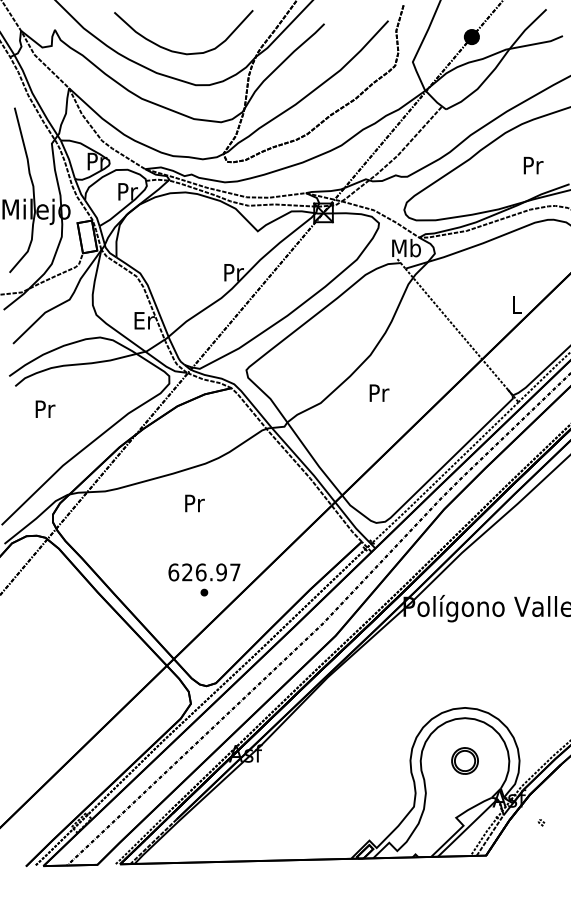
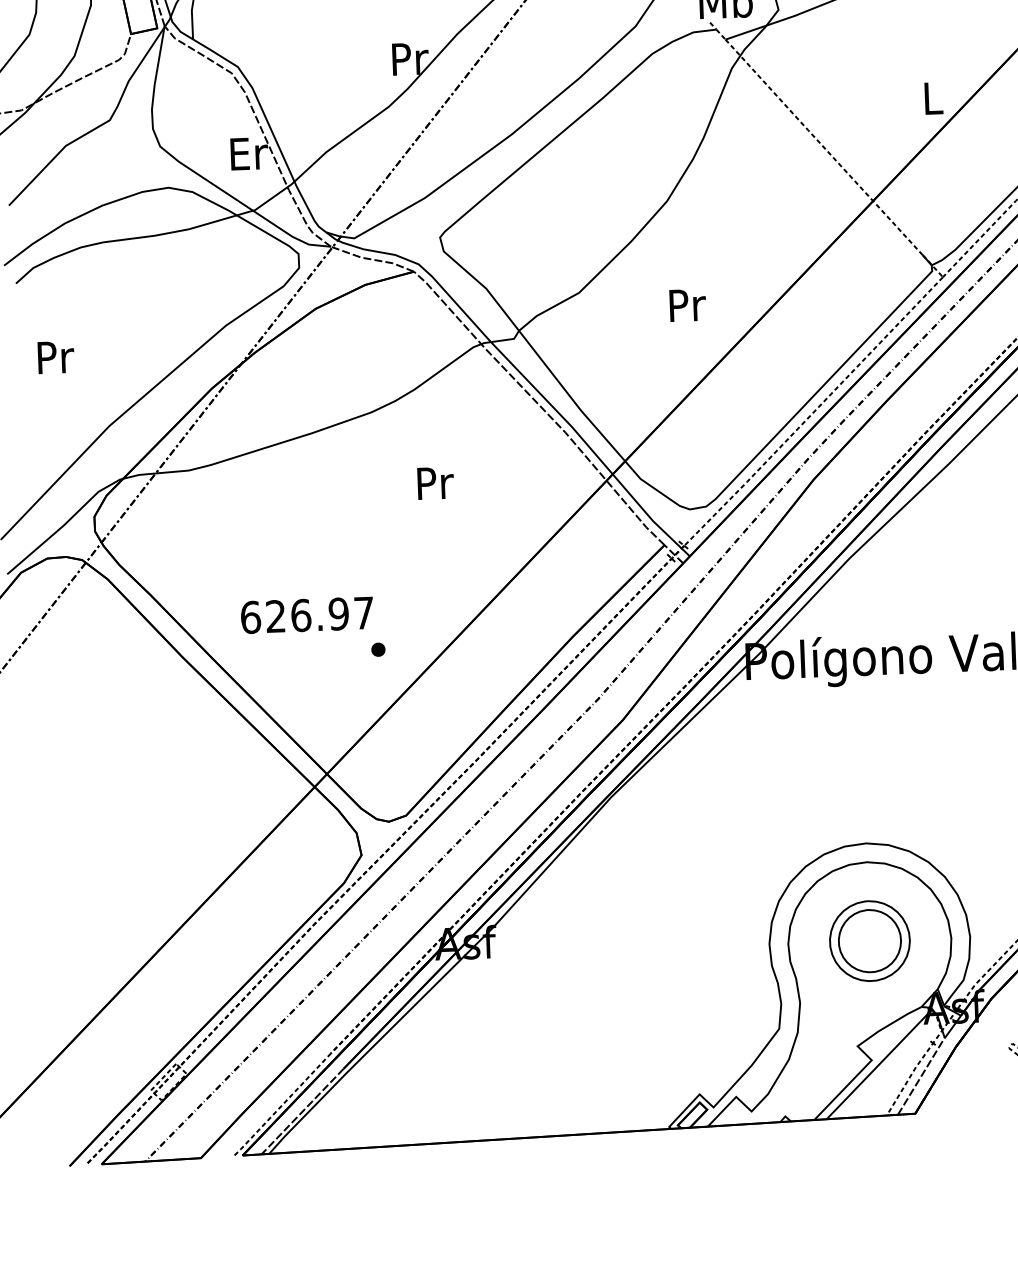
text: (379, 392) -> (687, 304), moved
text: (45, 408) -> (55, 356), moved
text: (194, 503) -> (434, 483), moved
text: (204, 572) -> (307, 615), moved
part: (464, 760) -> (868, 940), size x1.67

